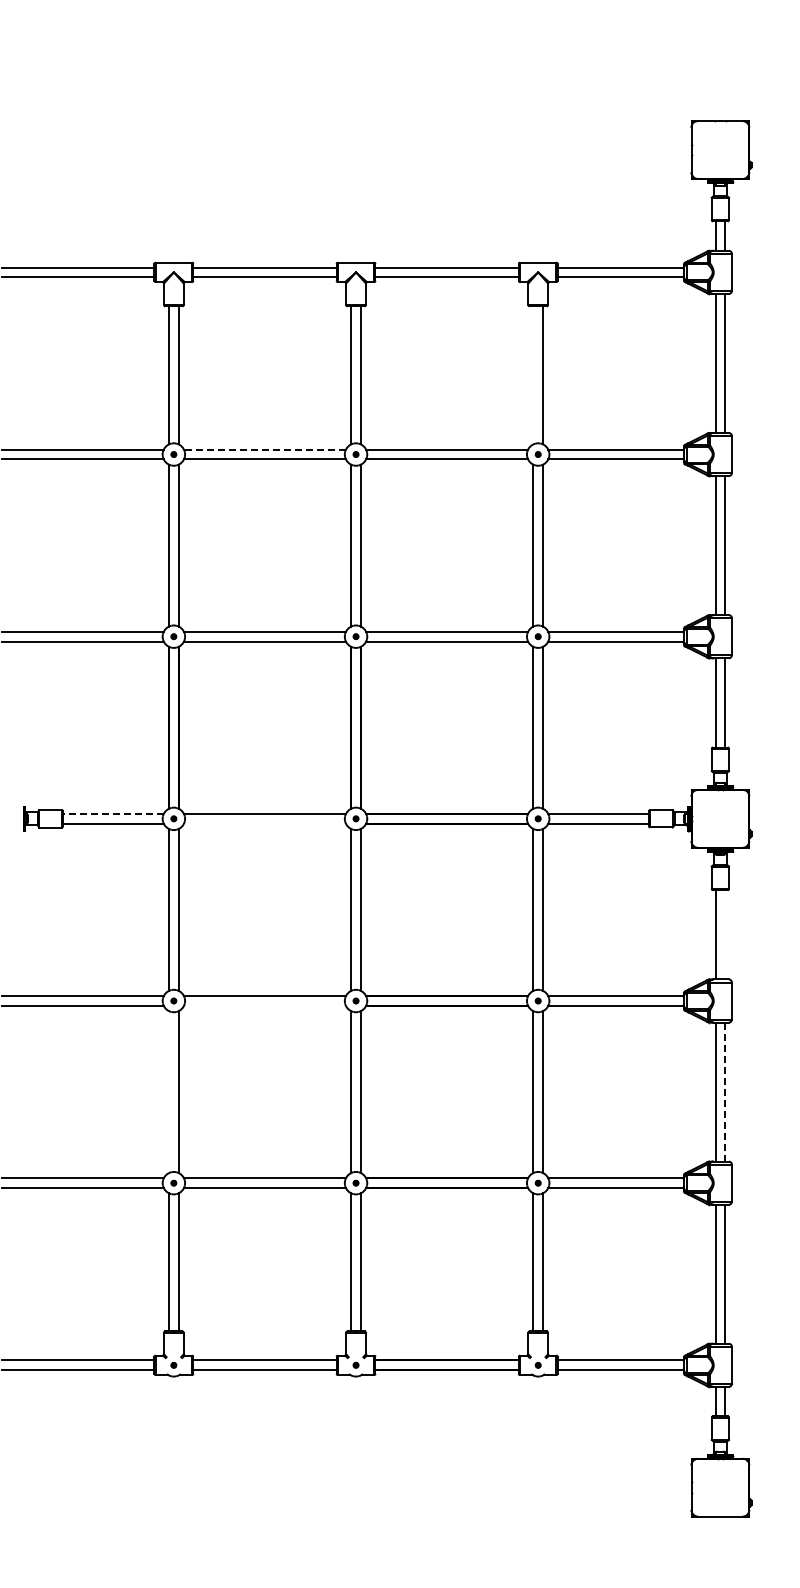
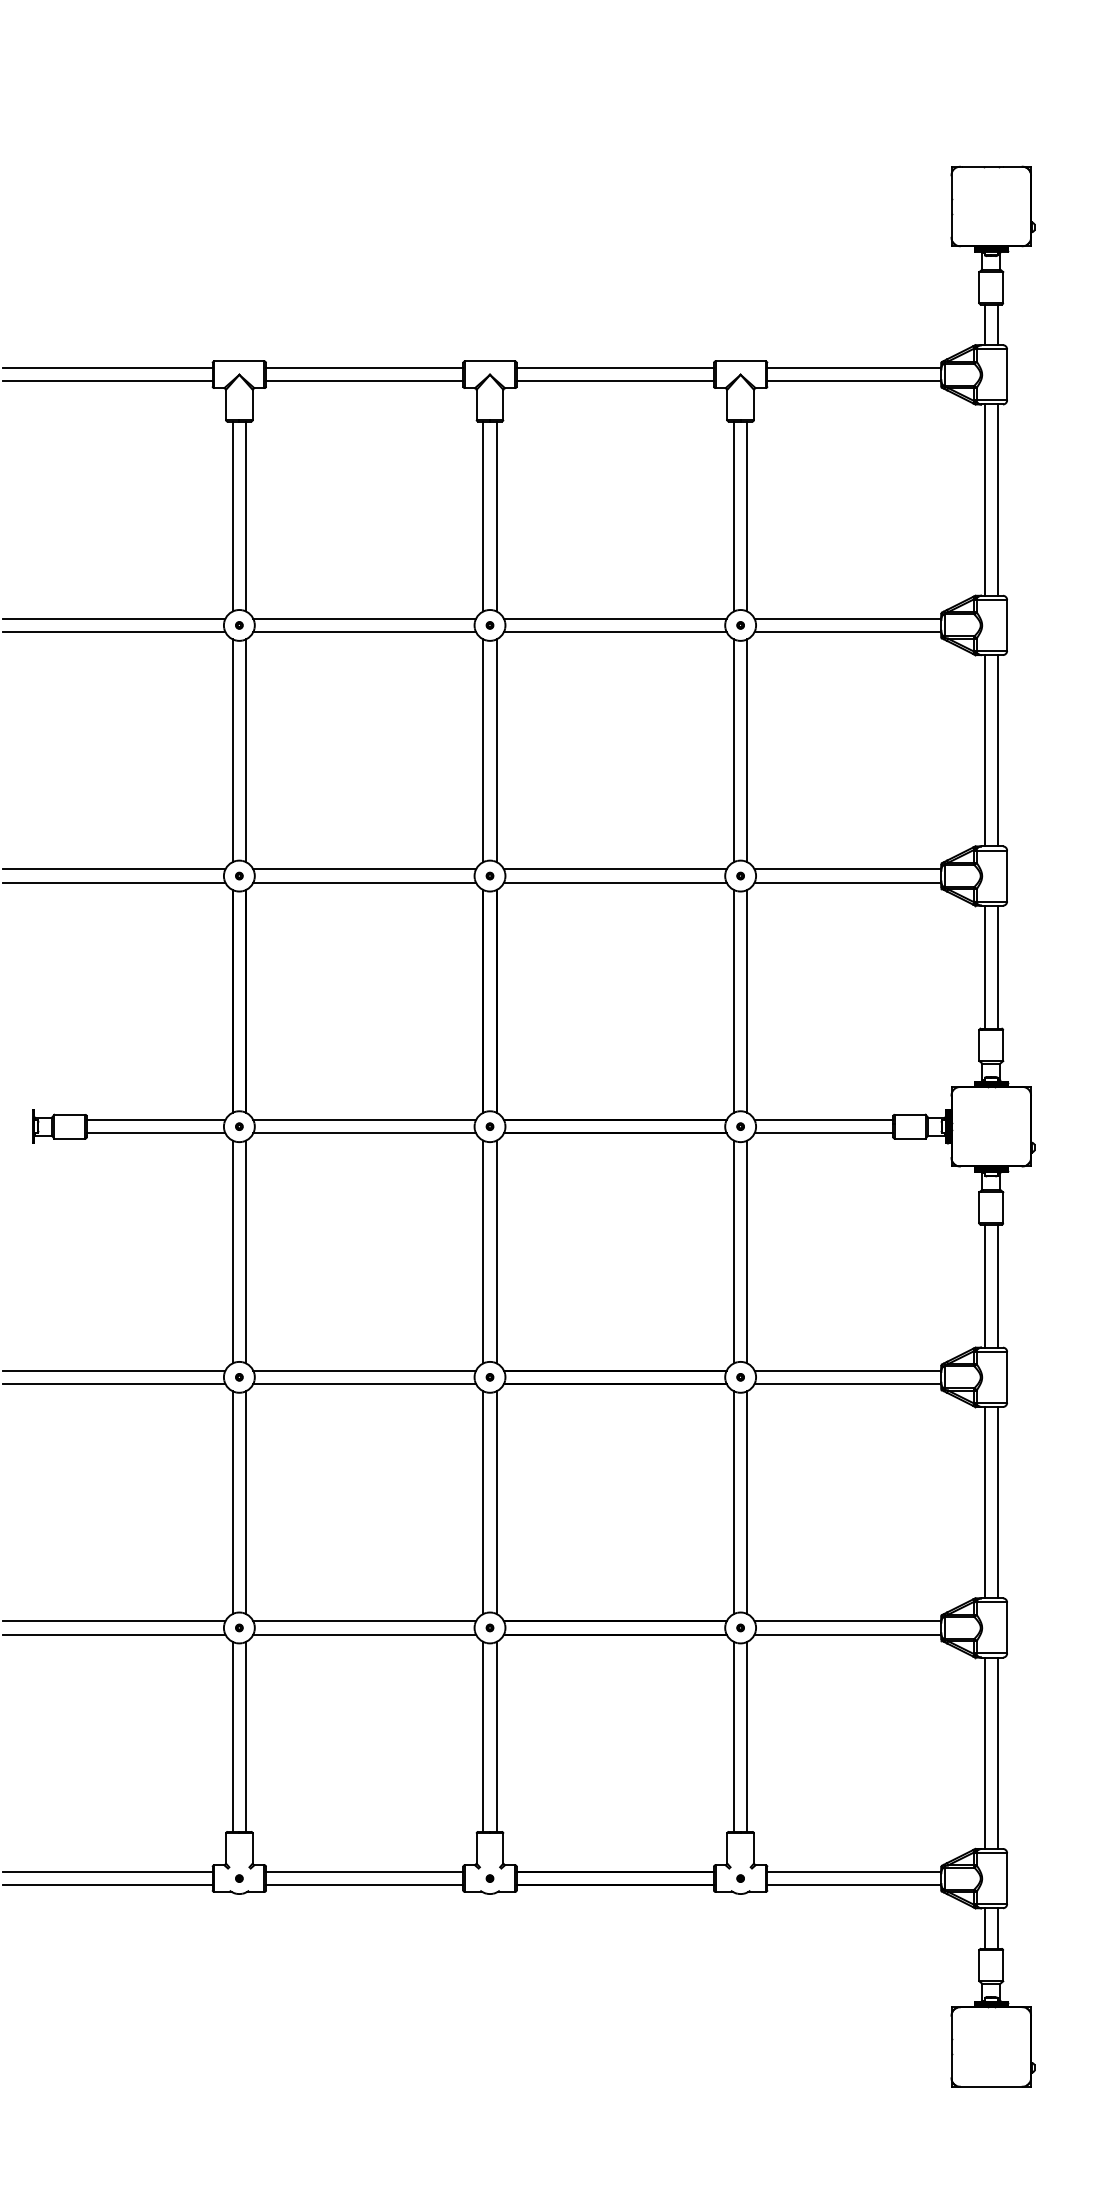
line: (533, 375) -> (734, 516), added
line: (264, 449) -> (364, 618), dashed -> solid
line: (112, 814) -> (154, 1120), dashed -> solid
line: (264, 823) -> (364, 1133), added
line: (725, 934) -> (998, 1285), added
line: (264, 1005) -> (364, 1383), added
line: (169, 1092) -> (233, 1503), added
line: (725, 1092) -> (998, 1503), dashed -> solid

